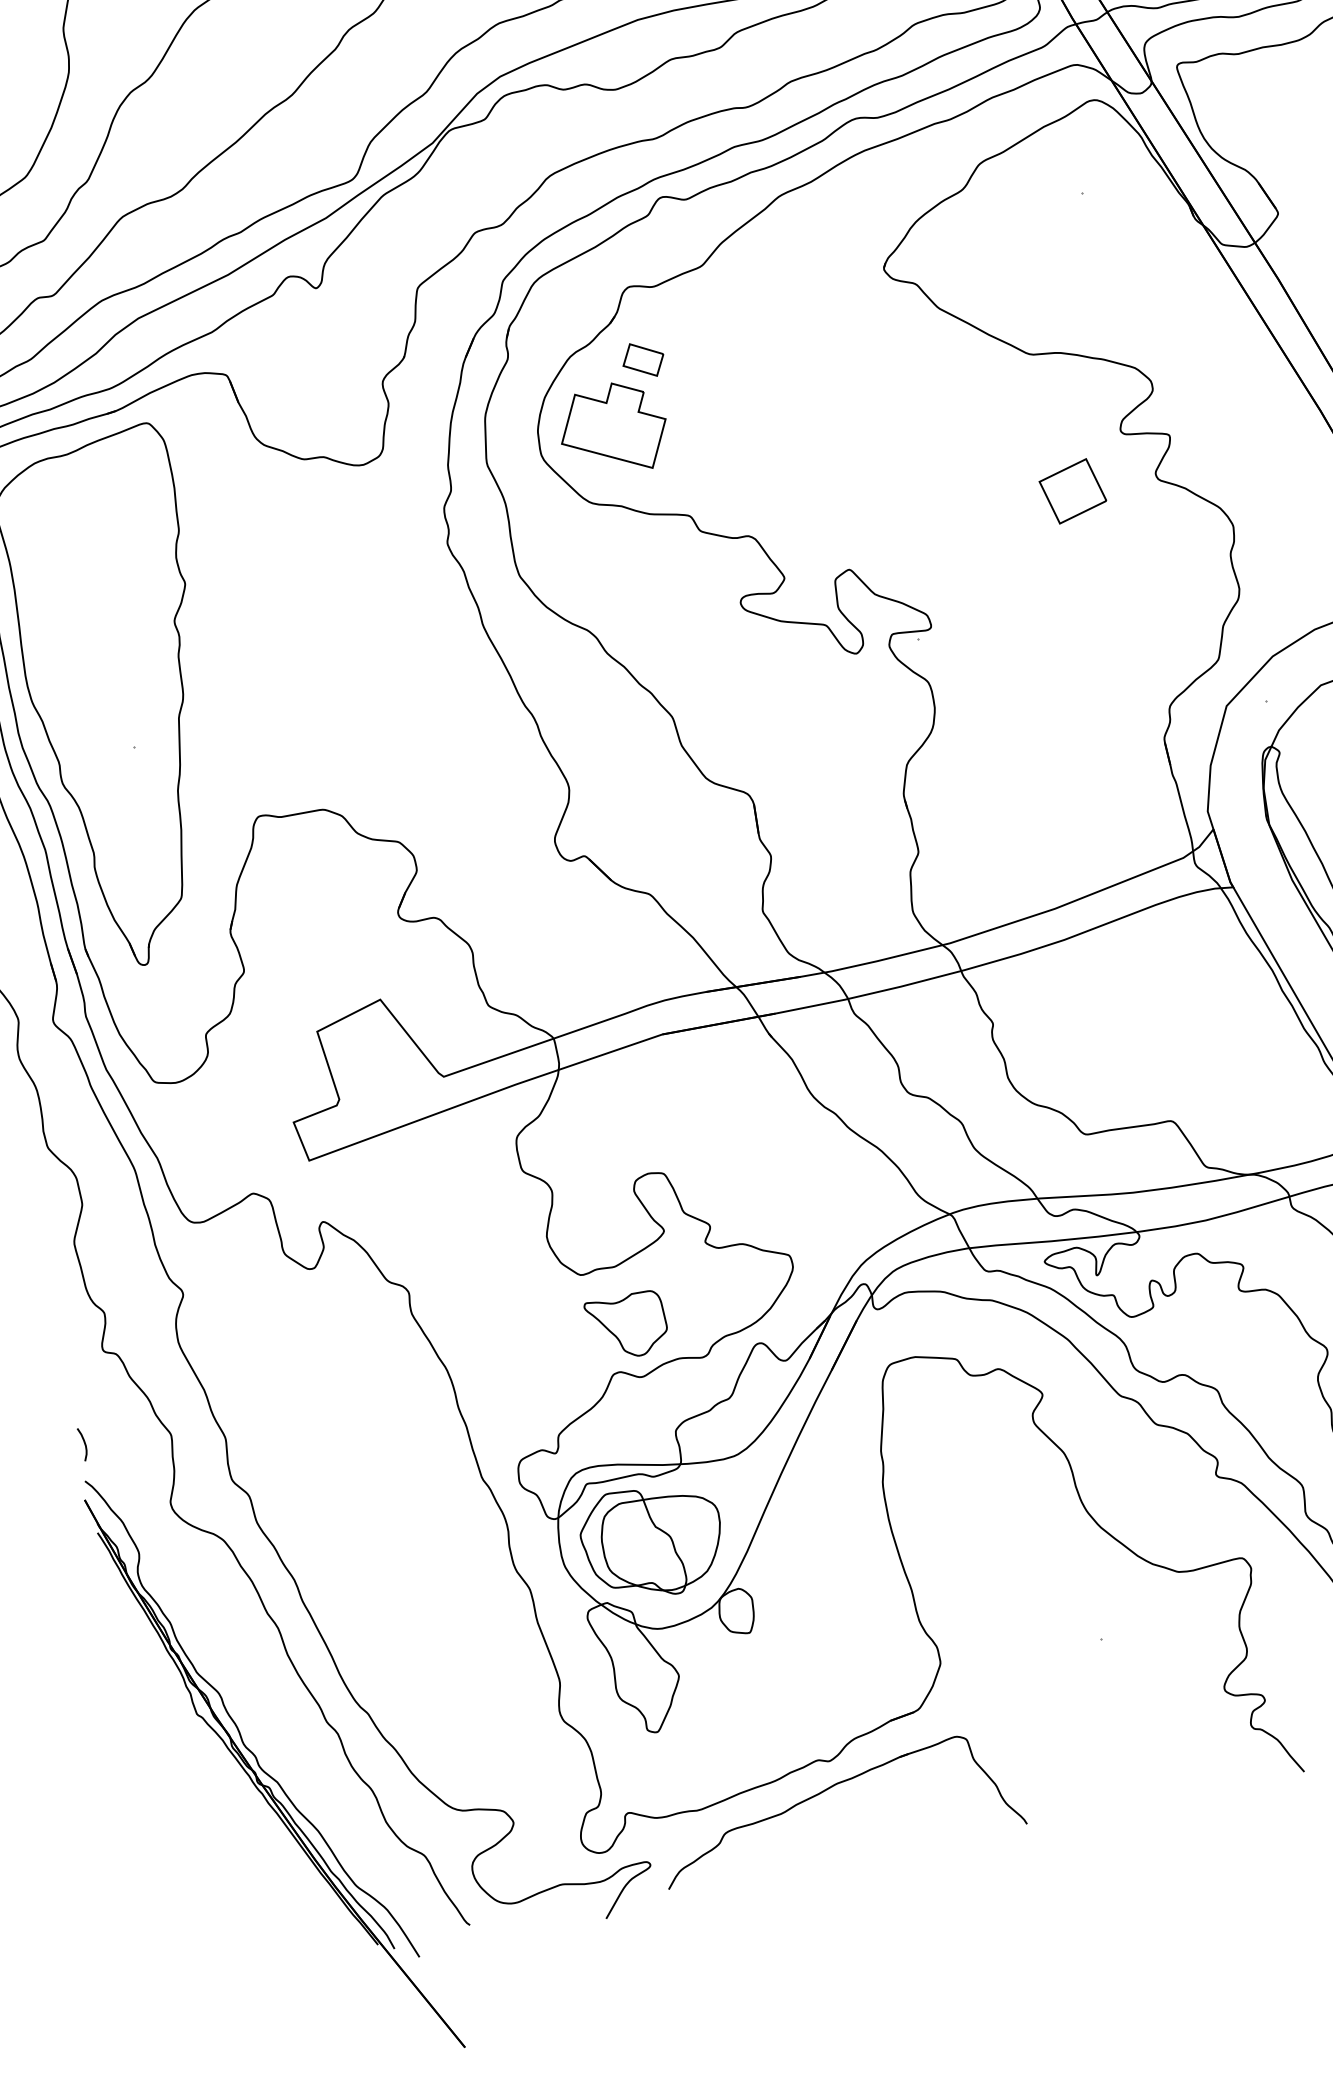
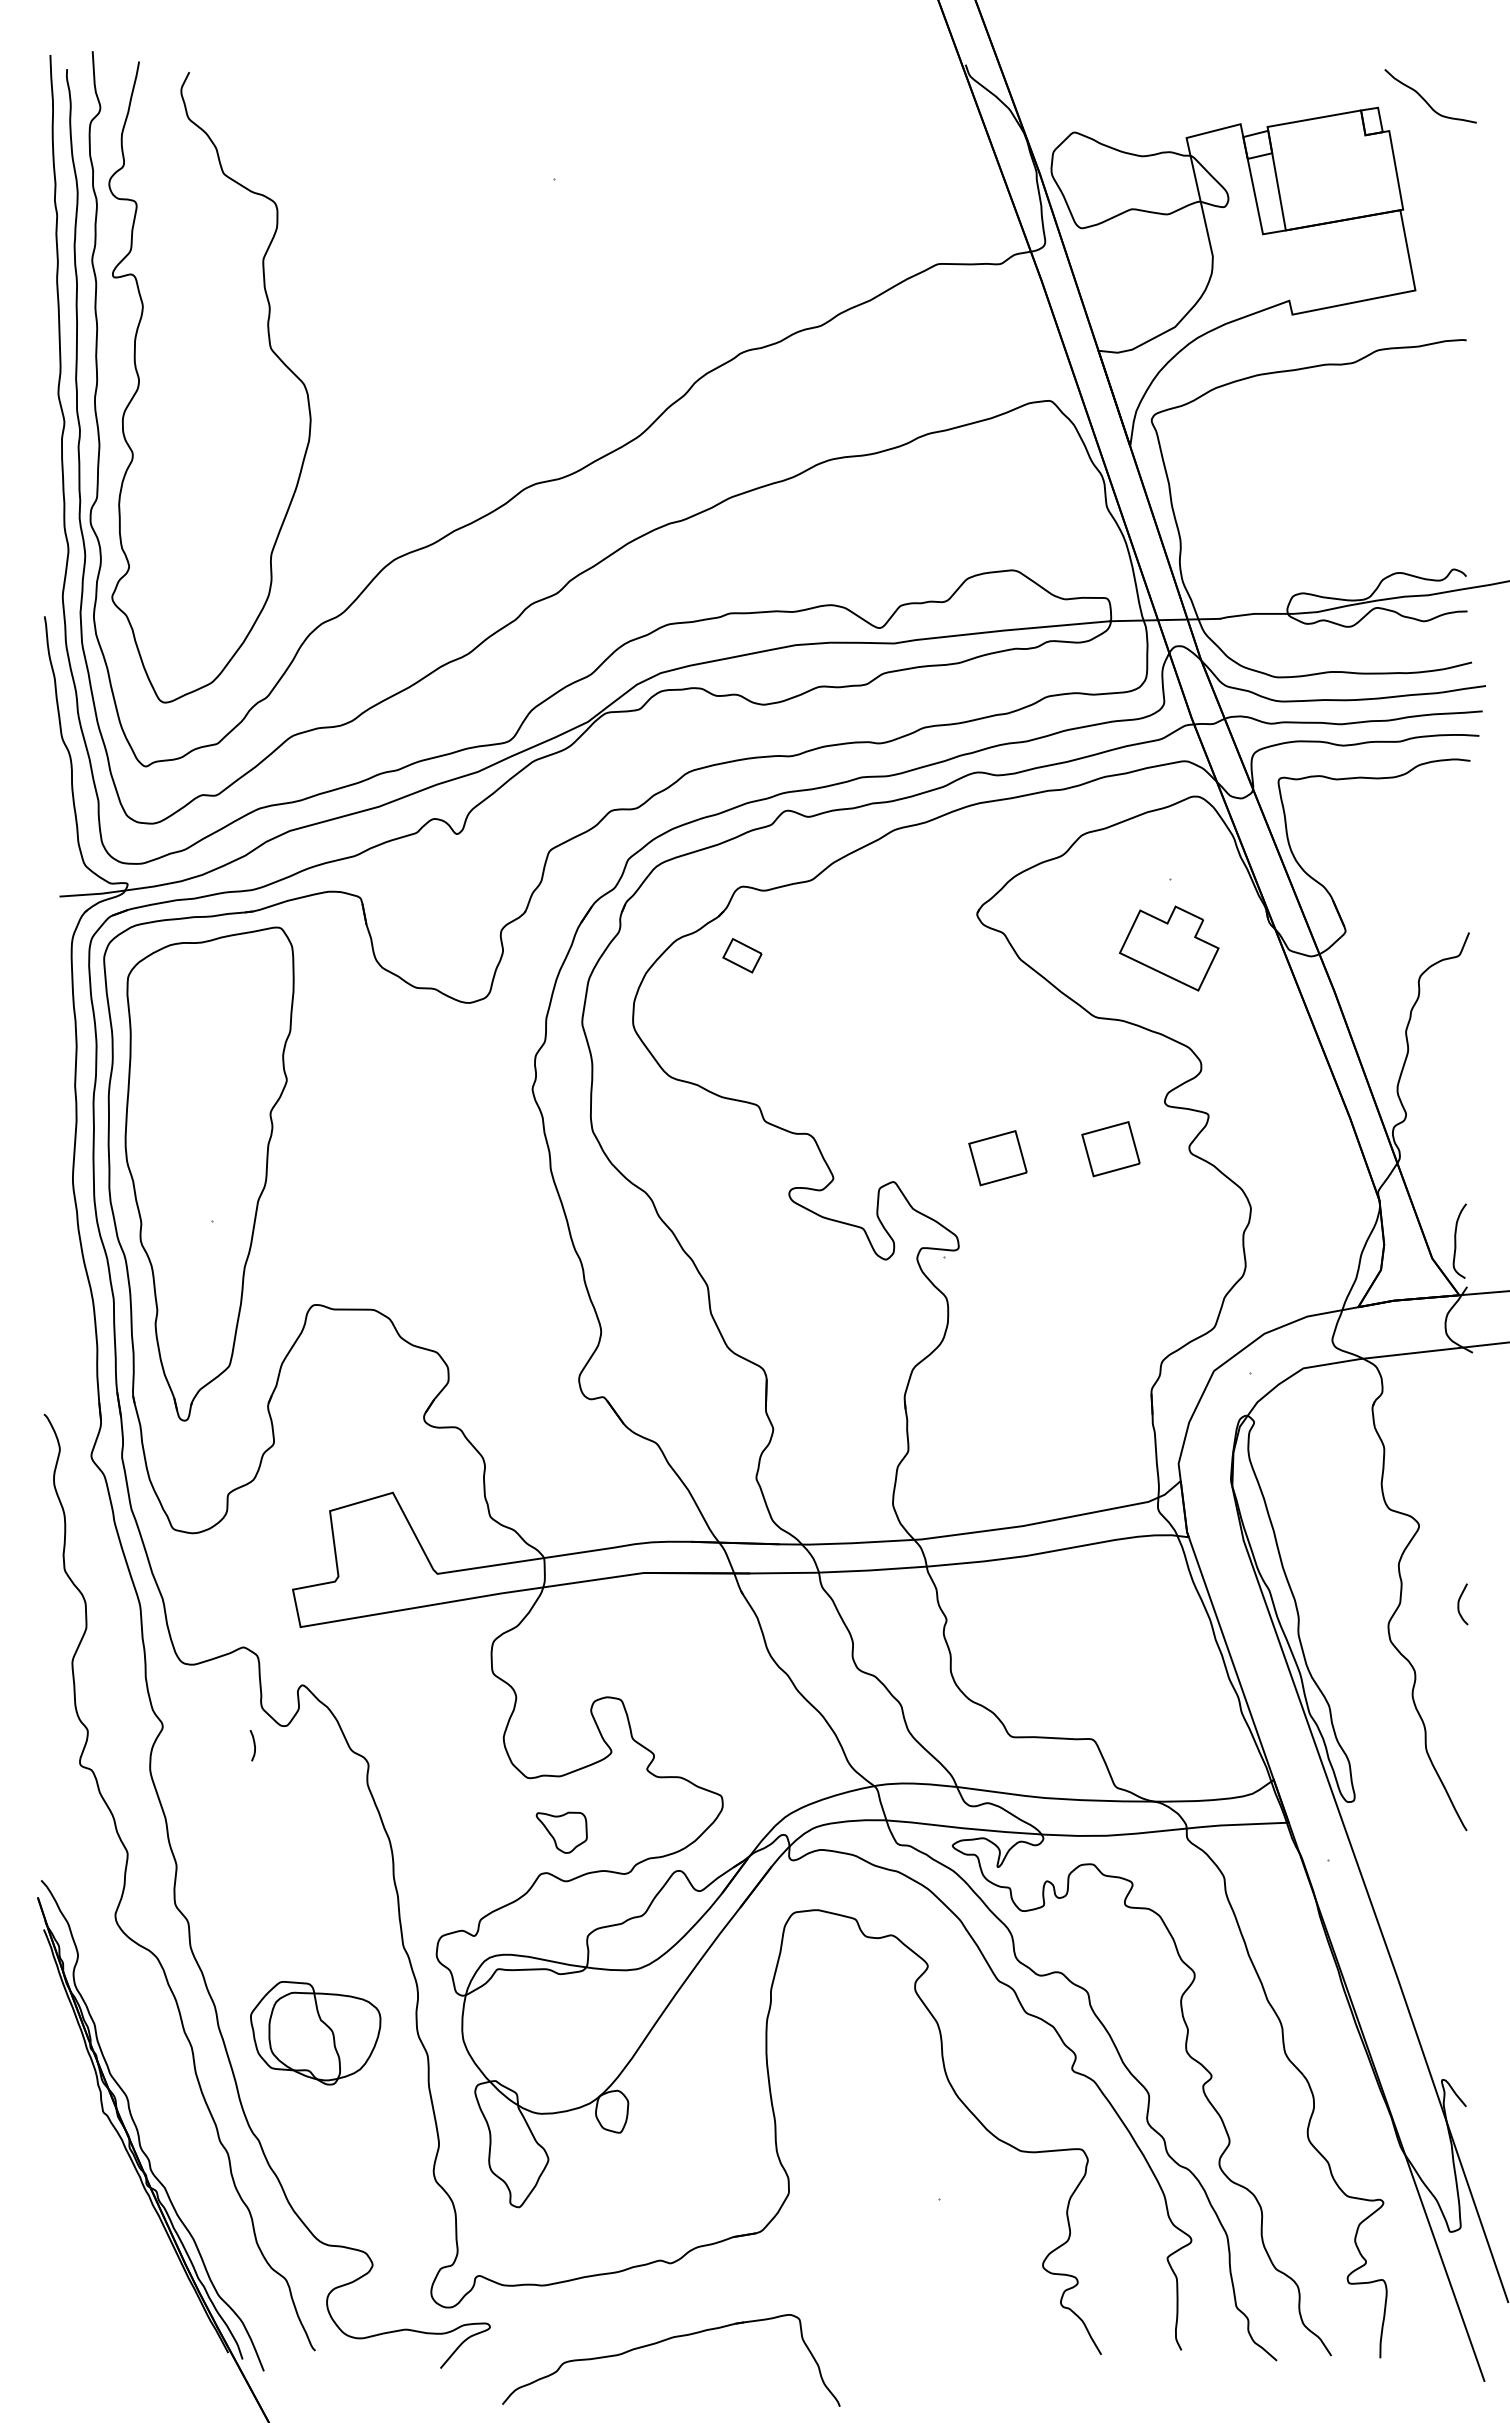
part: (612, 429) -> (1168, 948), moved
part: (954, 524) -> (997, 1158), added
part: (627, 1326) -> (561, 1832), size x0.7
curve: (83, 1444) -> (253, 1745), moved
part: (652, 1542) -> (315, 2033), moved
part: (827, 1790) -> (664, 2341), moved

